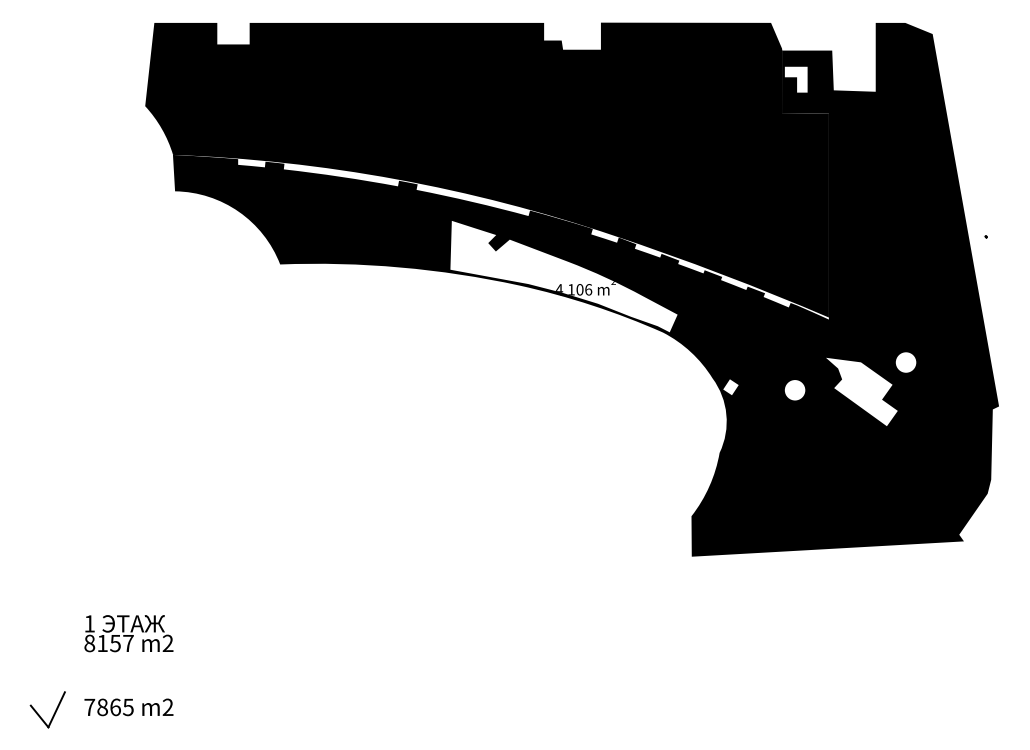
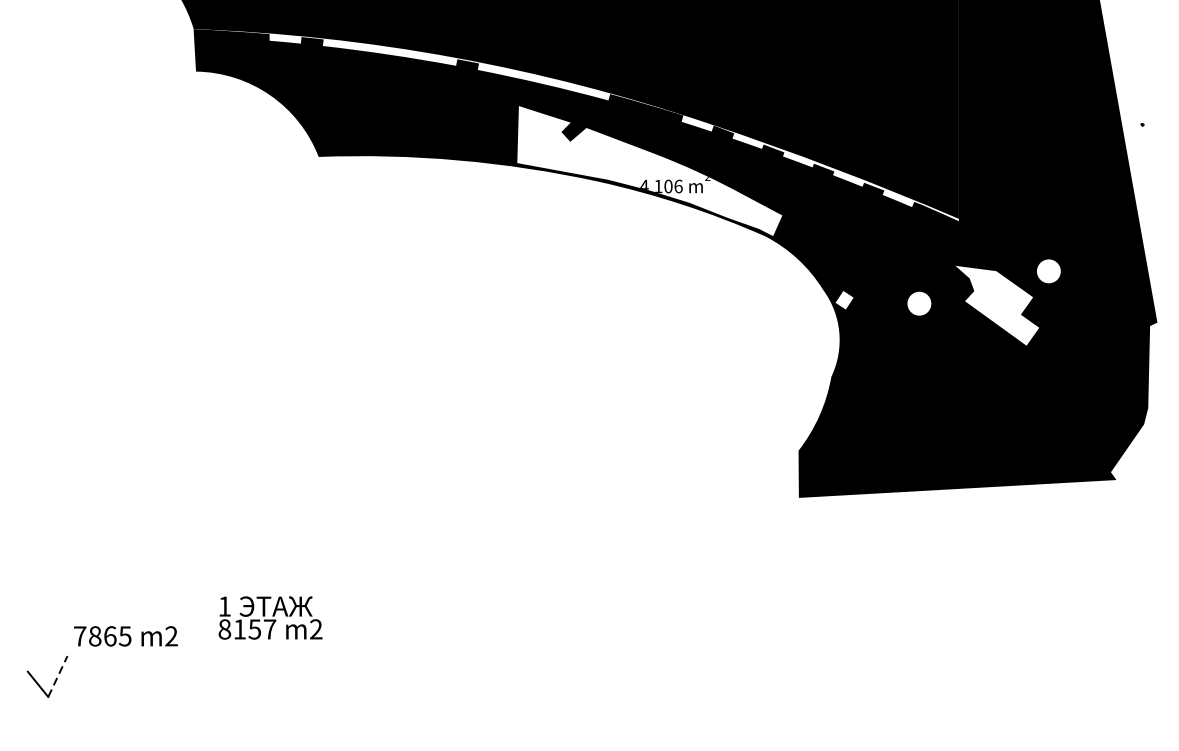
text: (128, 633) -> (270, 617), moved
text: (128, 707) -> (125, 636), moved
line: (56, 709) -> (57, 676), solid -> dashed

